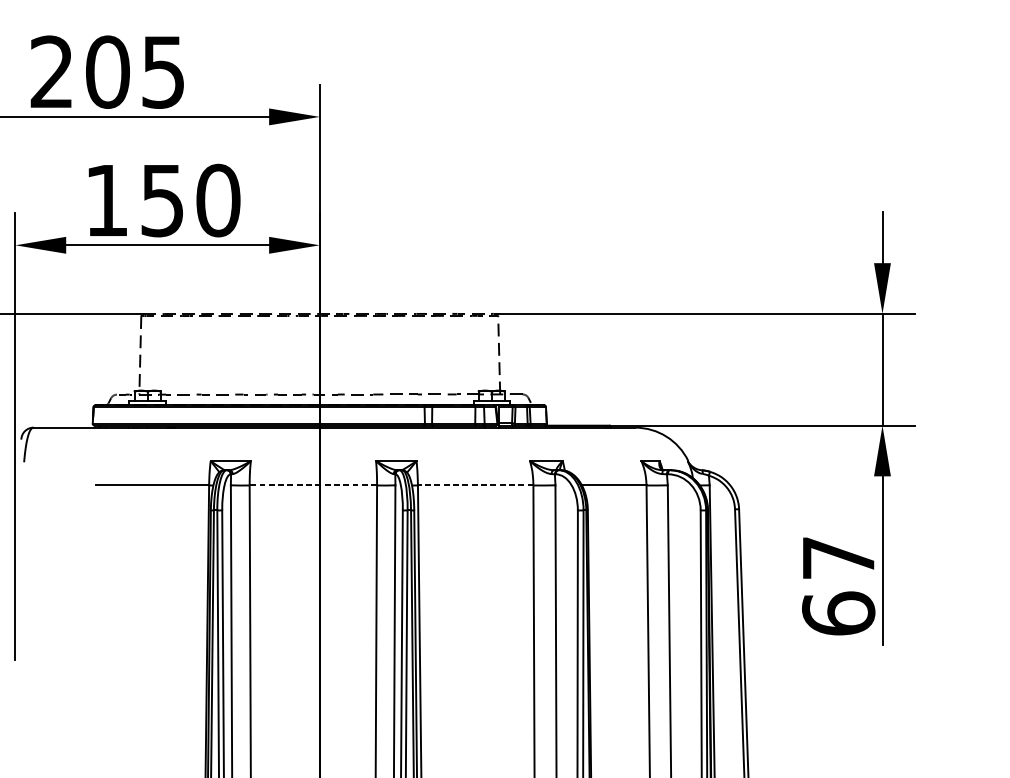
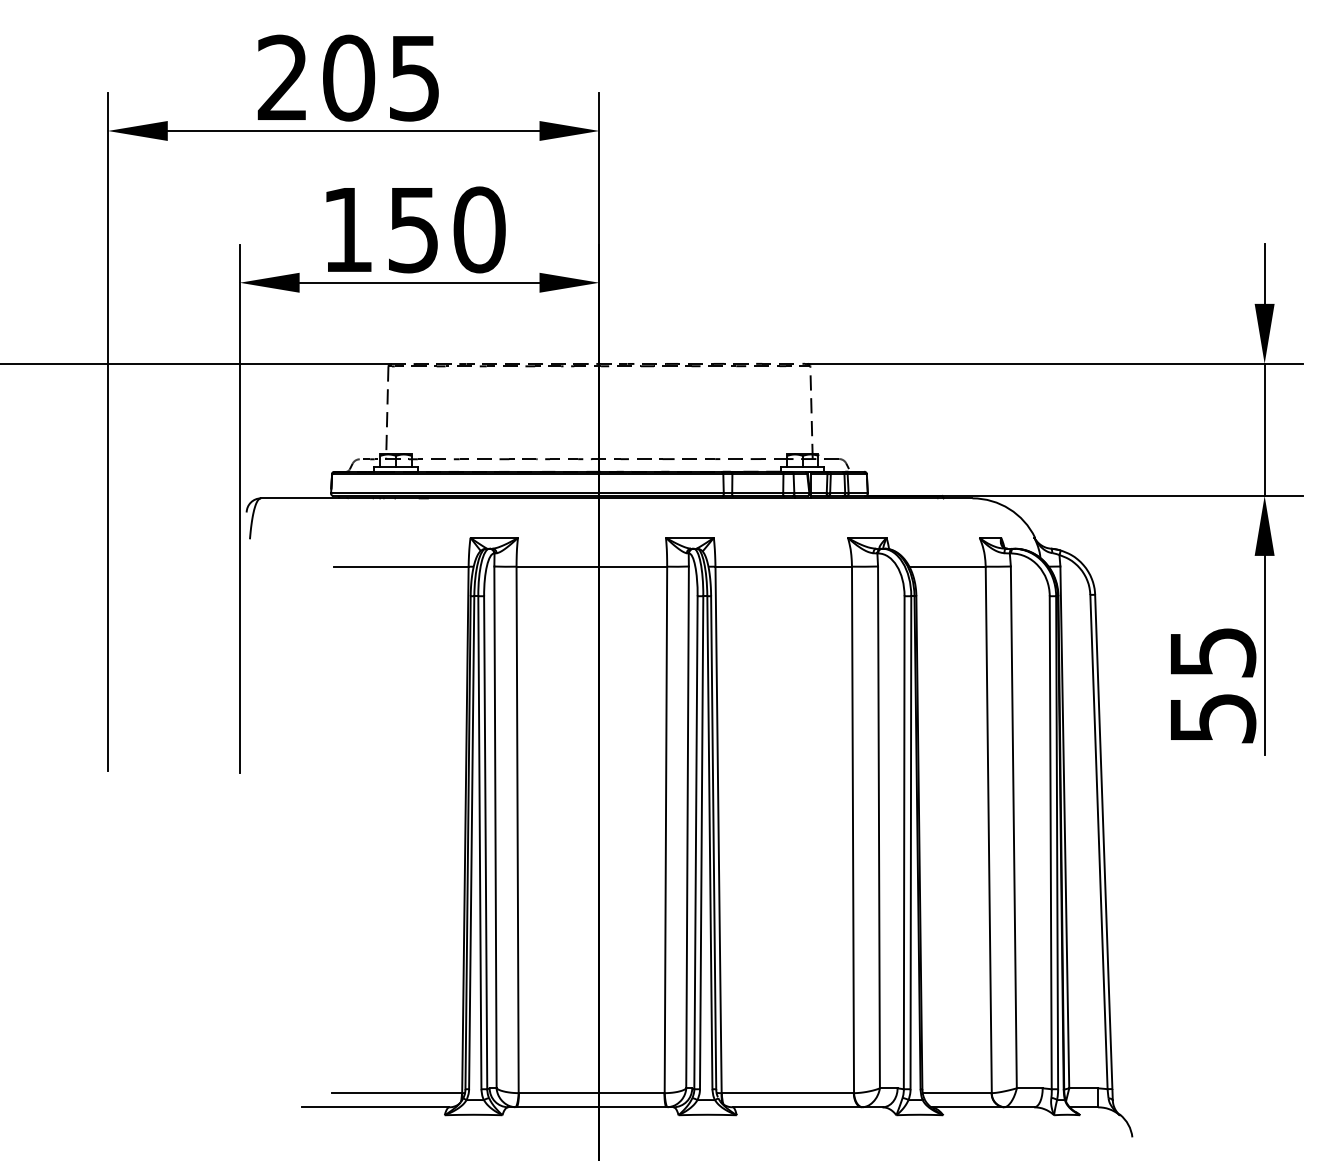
line: (313, 485) -> (591, 566), dashed -> solid
line: (475, 485) -> (783, 566), dashed -> solid
text: (838, 585) -> (1212, 685), 67 -> 55

